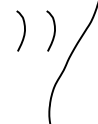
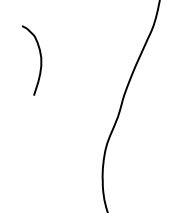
curve: (53, 32) -> (90, 54), removed

